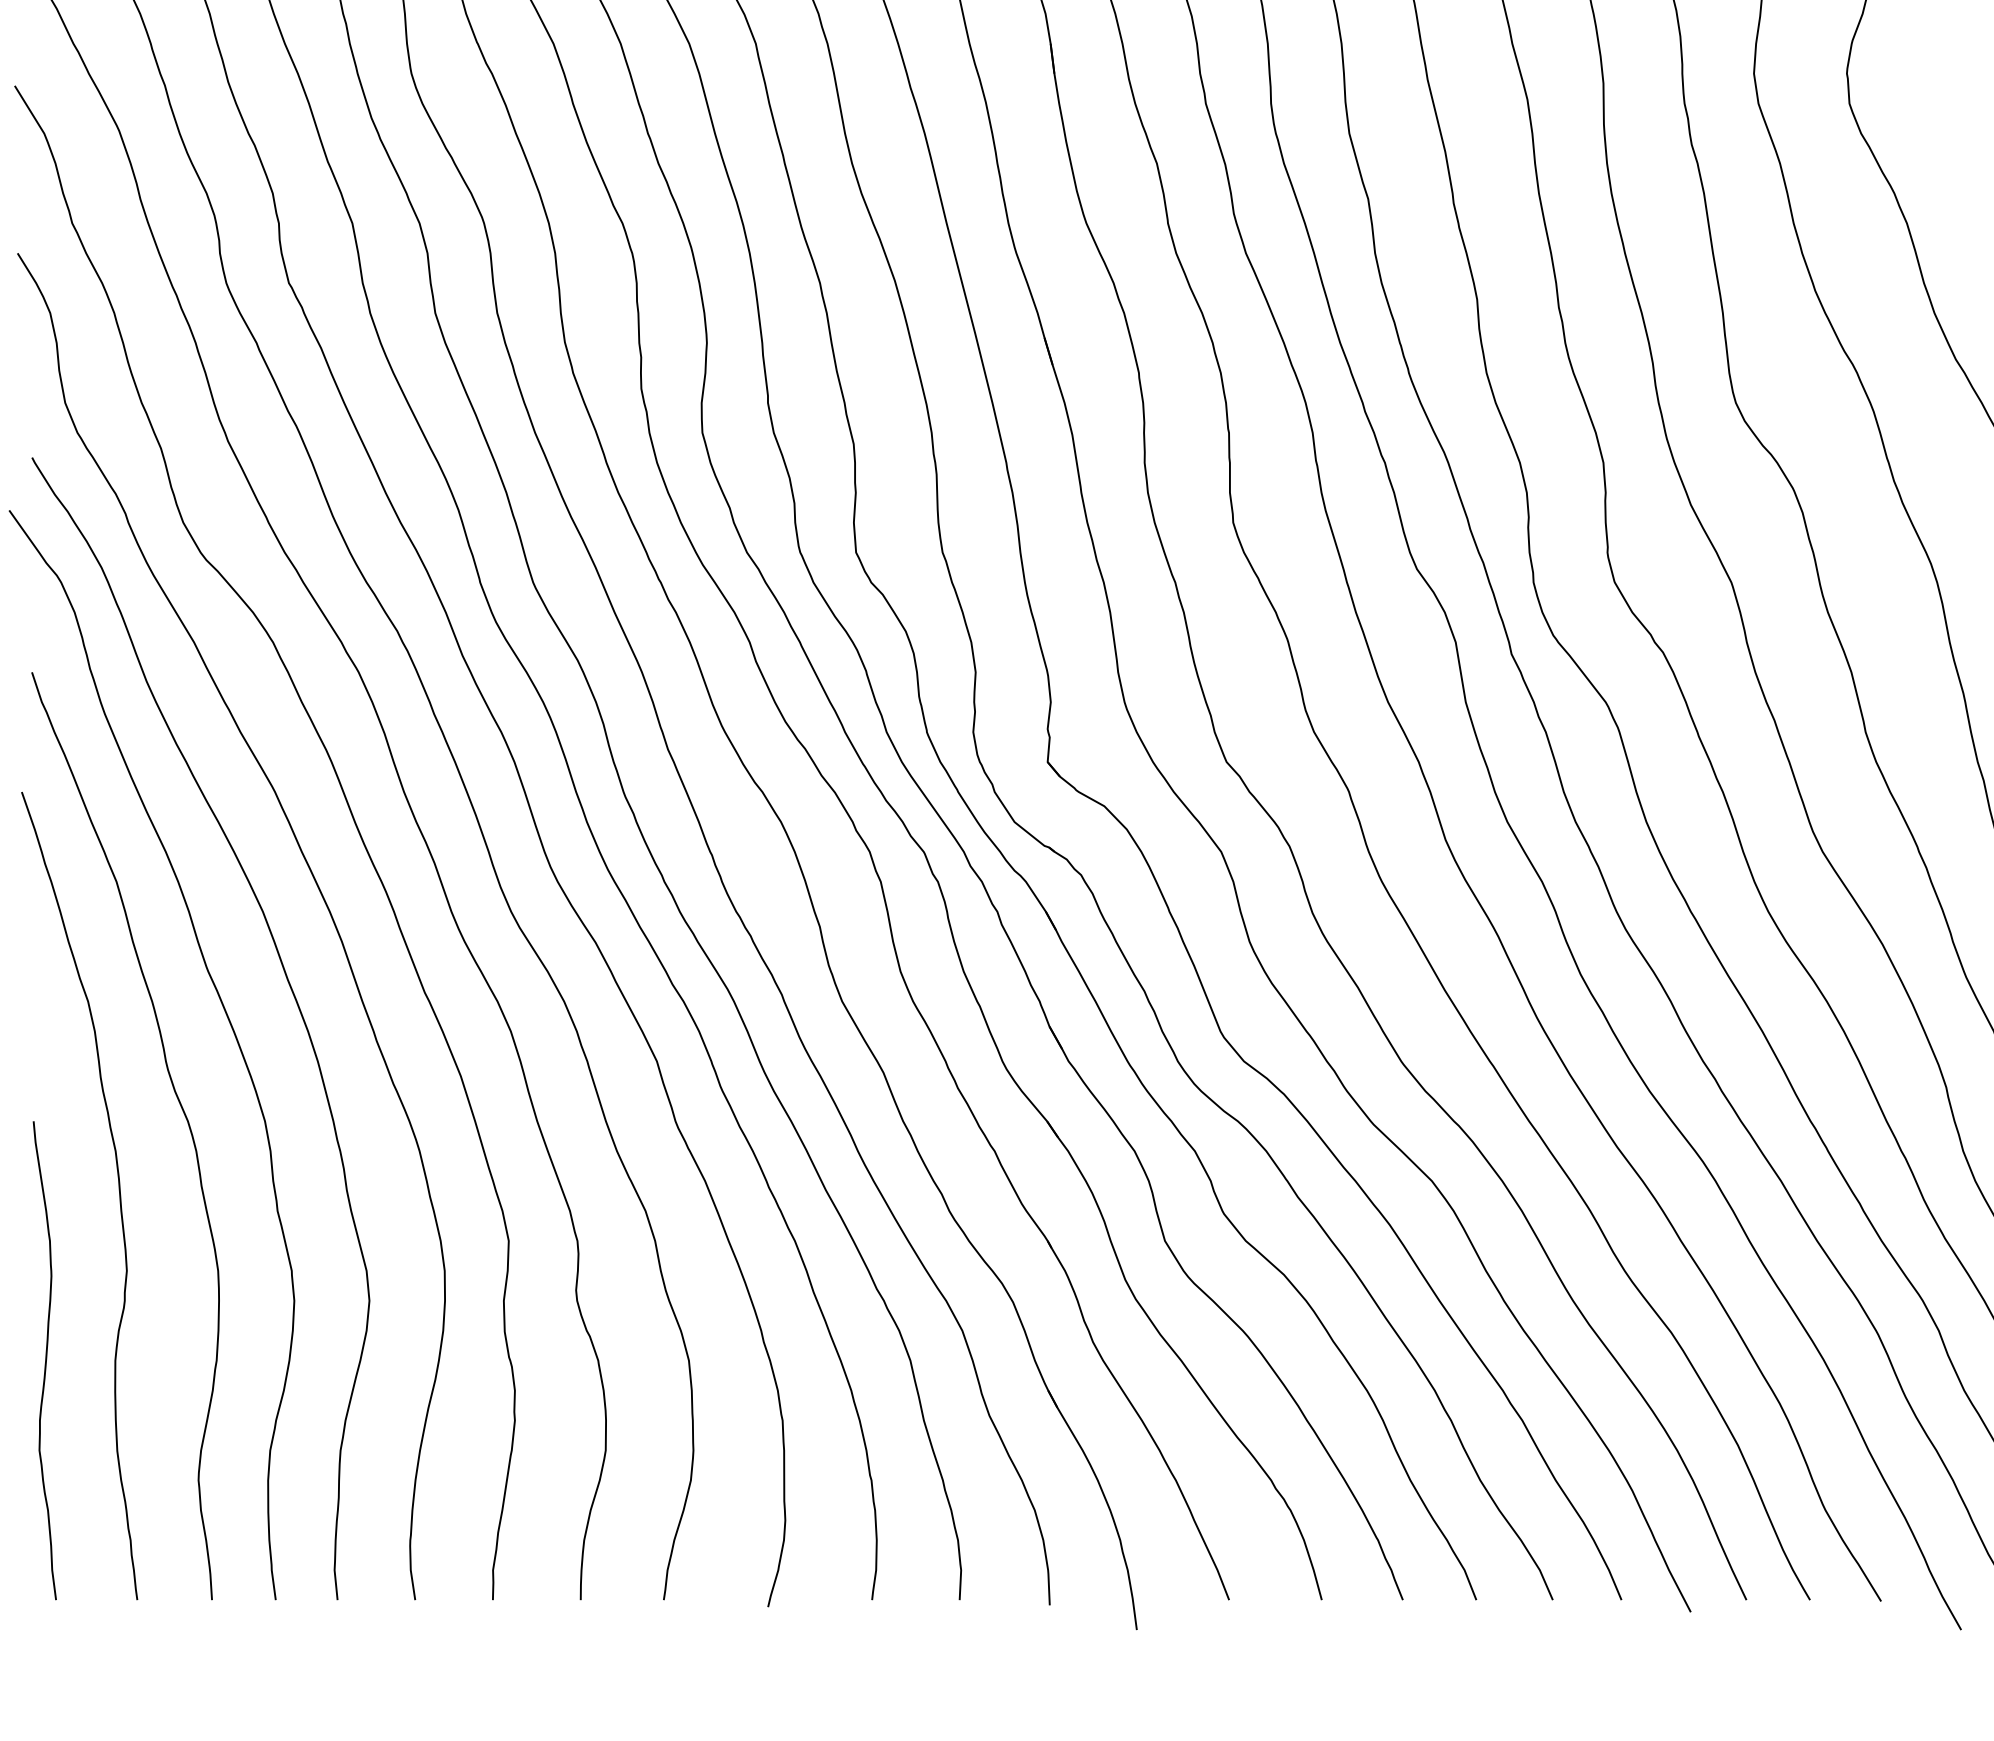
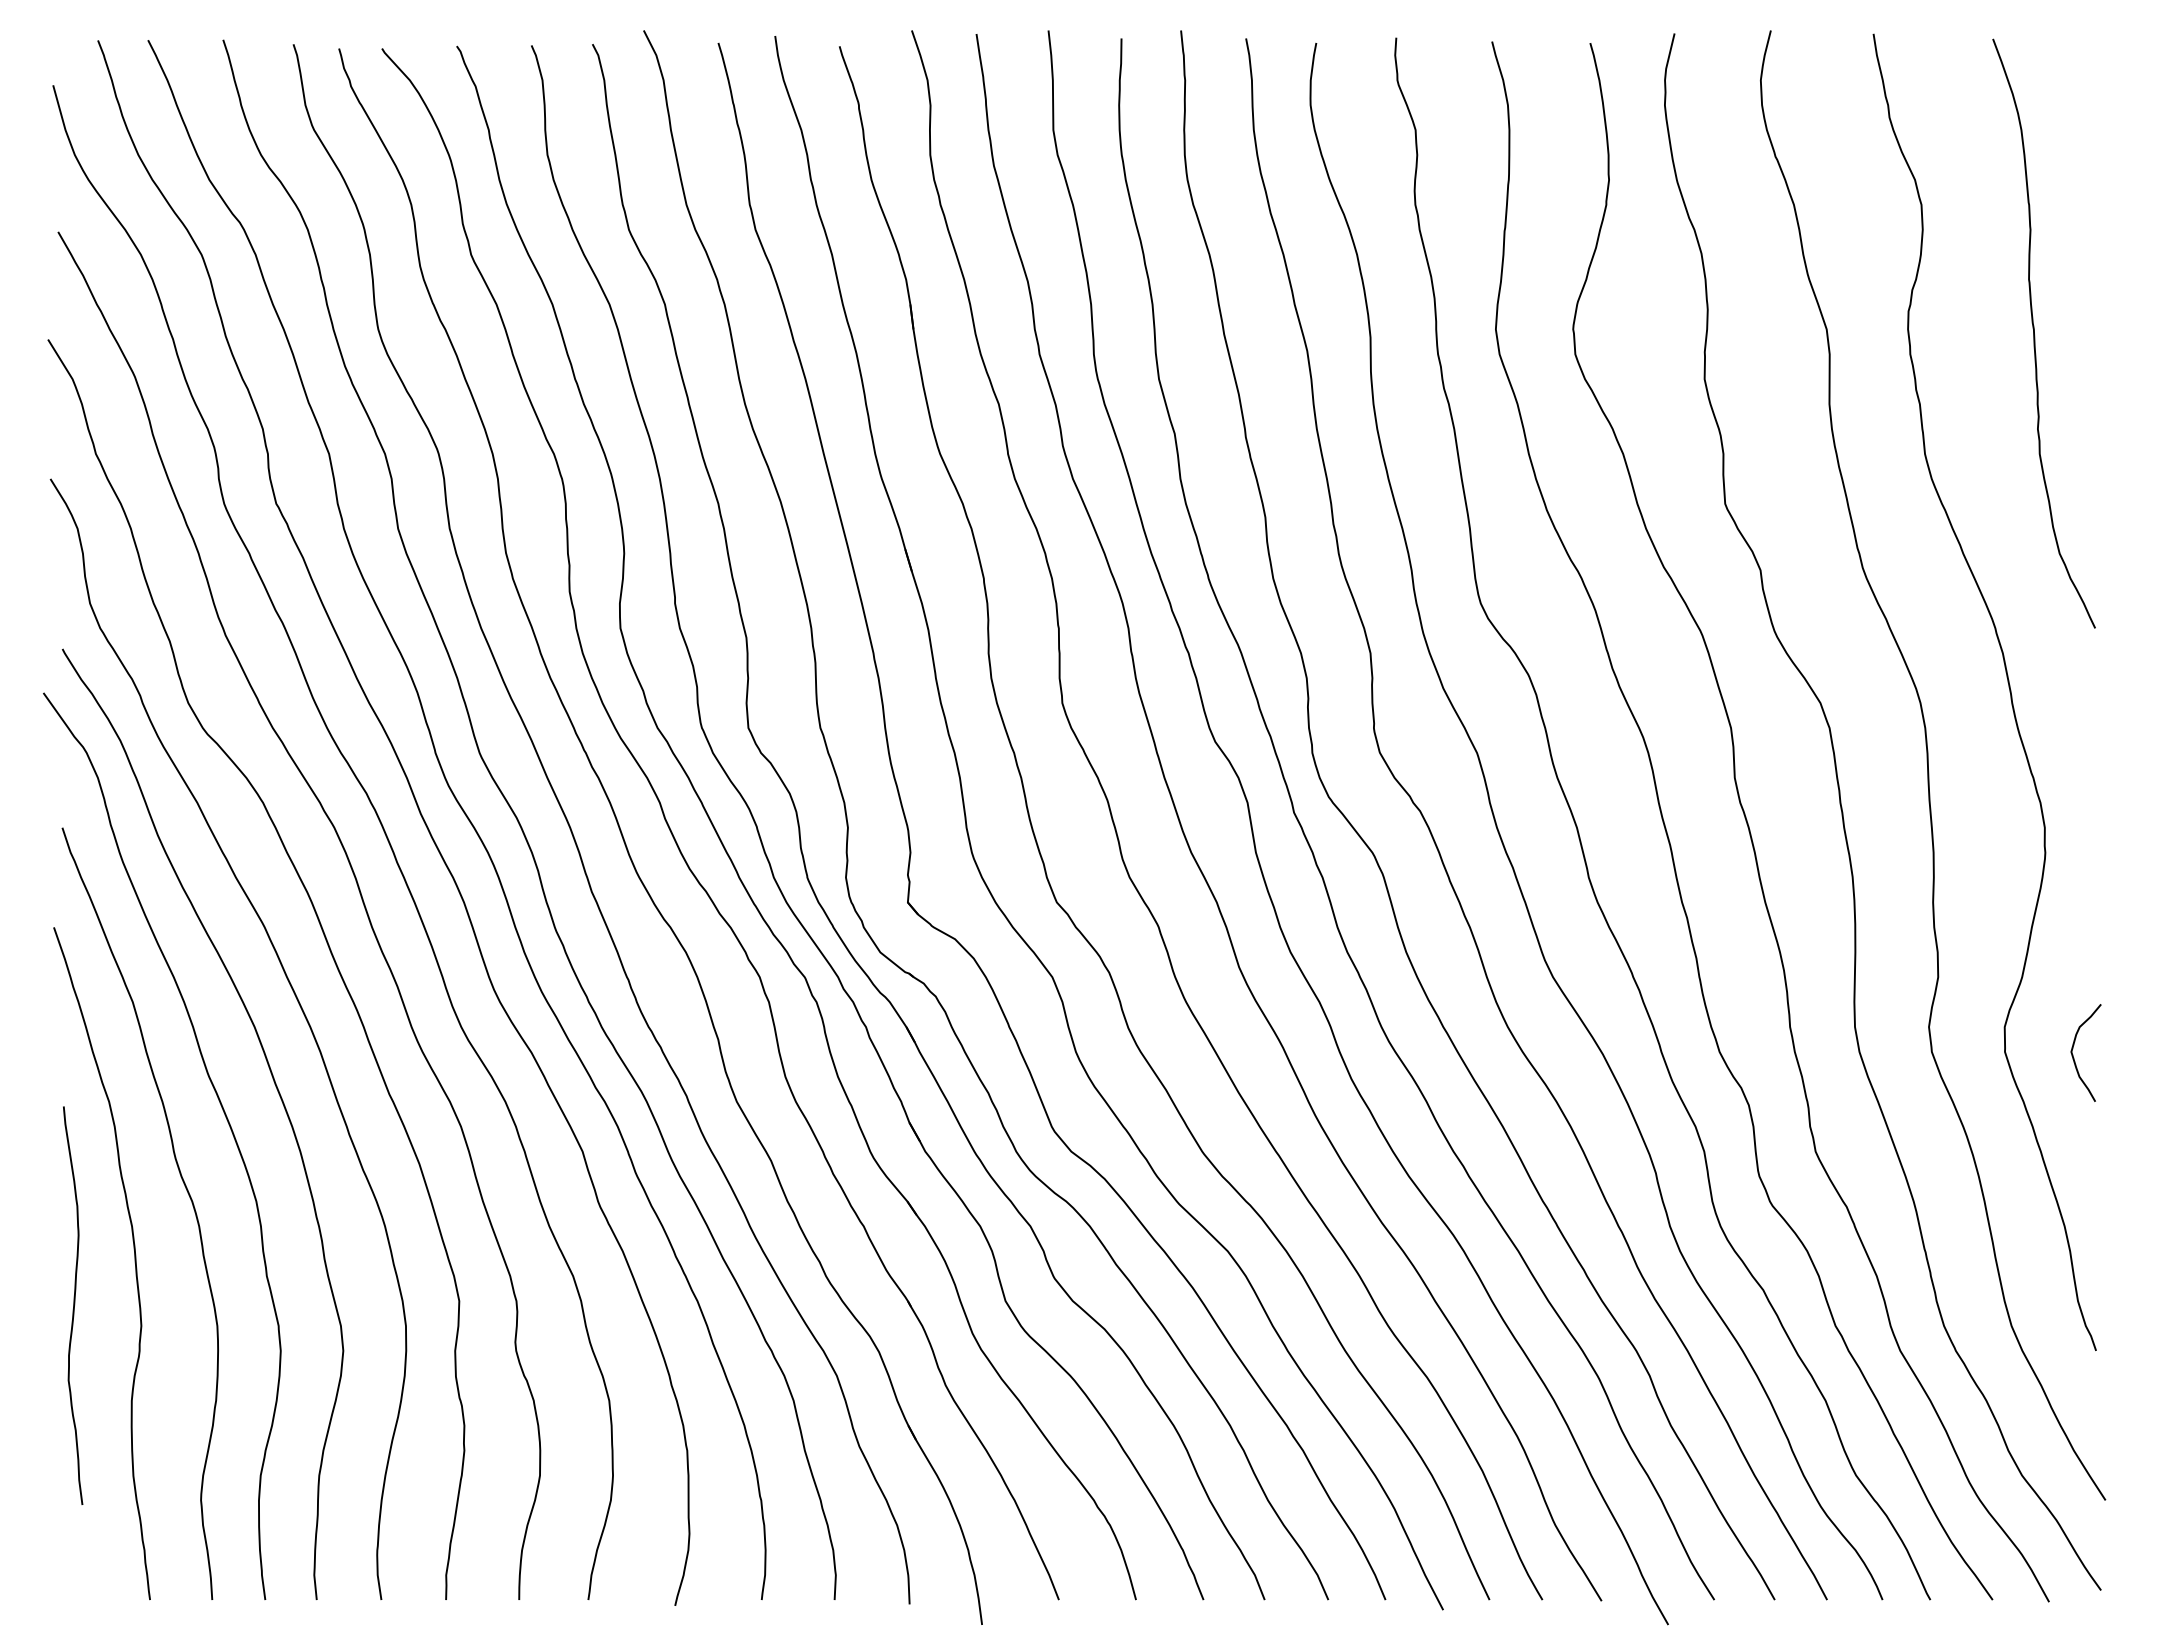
curve: (45, 1360) -> (73, 1305), moved

